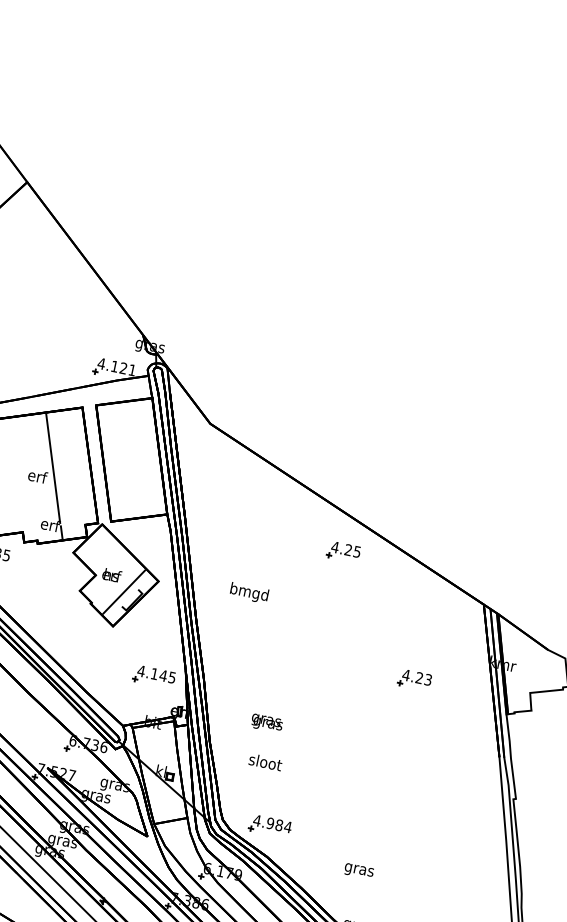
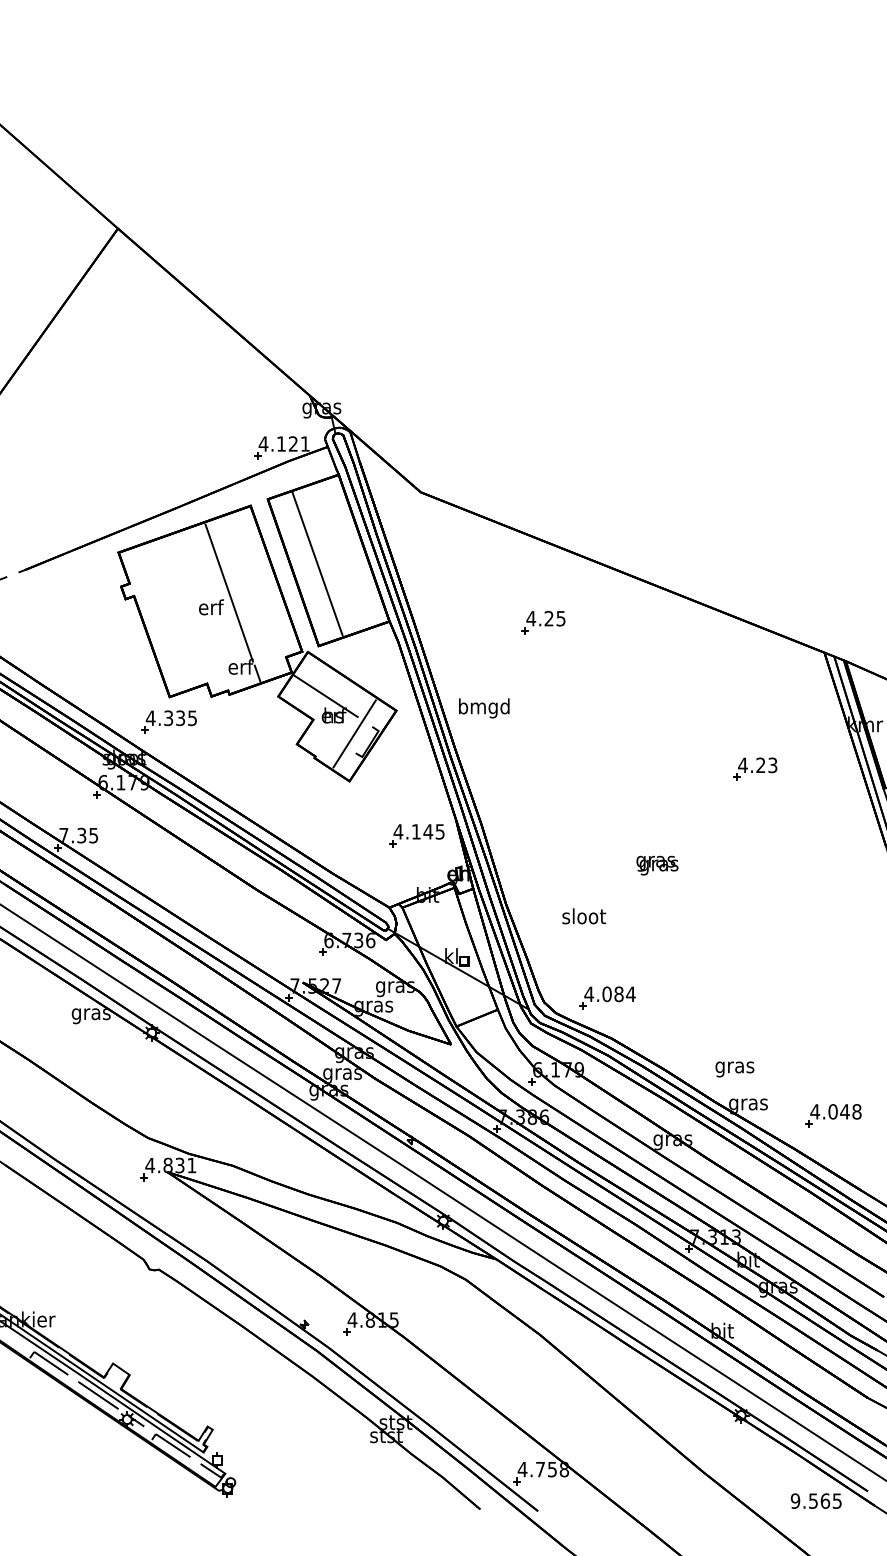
line: (122, 460) -> (317, 563), added
part: (343, 552) -> (543, 622), moved
line: (108, 559) -> (325, 695), added
text: (249, 593) -> (484, 708), moved
text: (267, 723) -> (657, 865), moved
text: (270, 823) -> (606, 994), 4.984 -> 4.084
text: (358, 871) -> (734, 1069), moved

